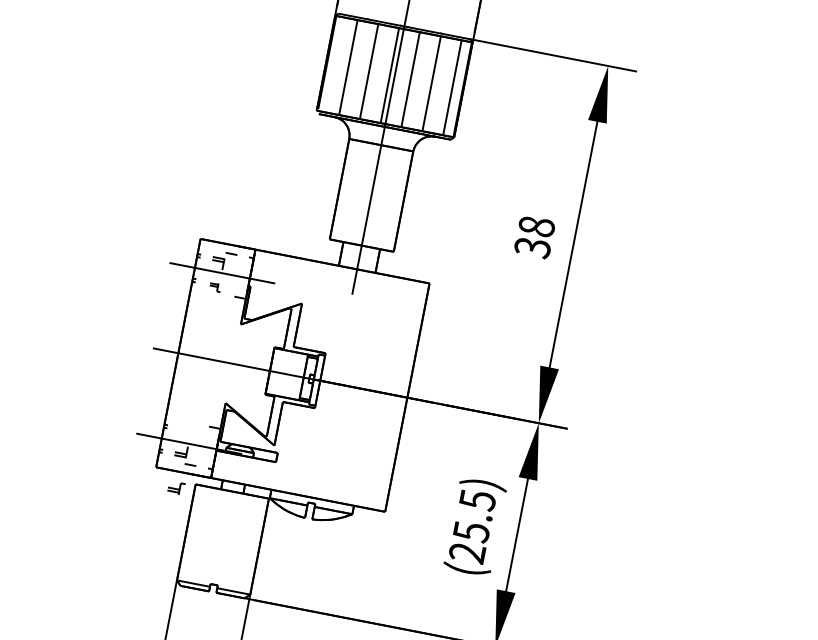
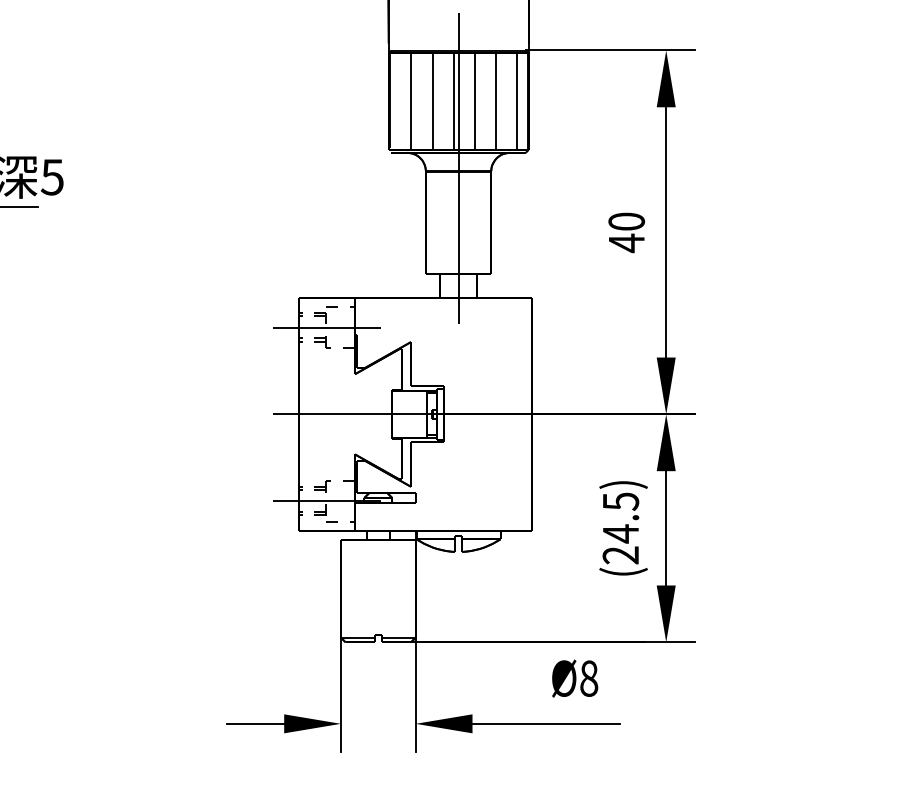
text: (534, 237) -> (626, 232), 38 -> 40
part: (215, 287) -> (322, 342), size x1.43
part: (175, 488) -> (322, 486), moved
text: (472, 531) -> (621, 533), (25.5) -> (24.5)

